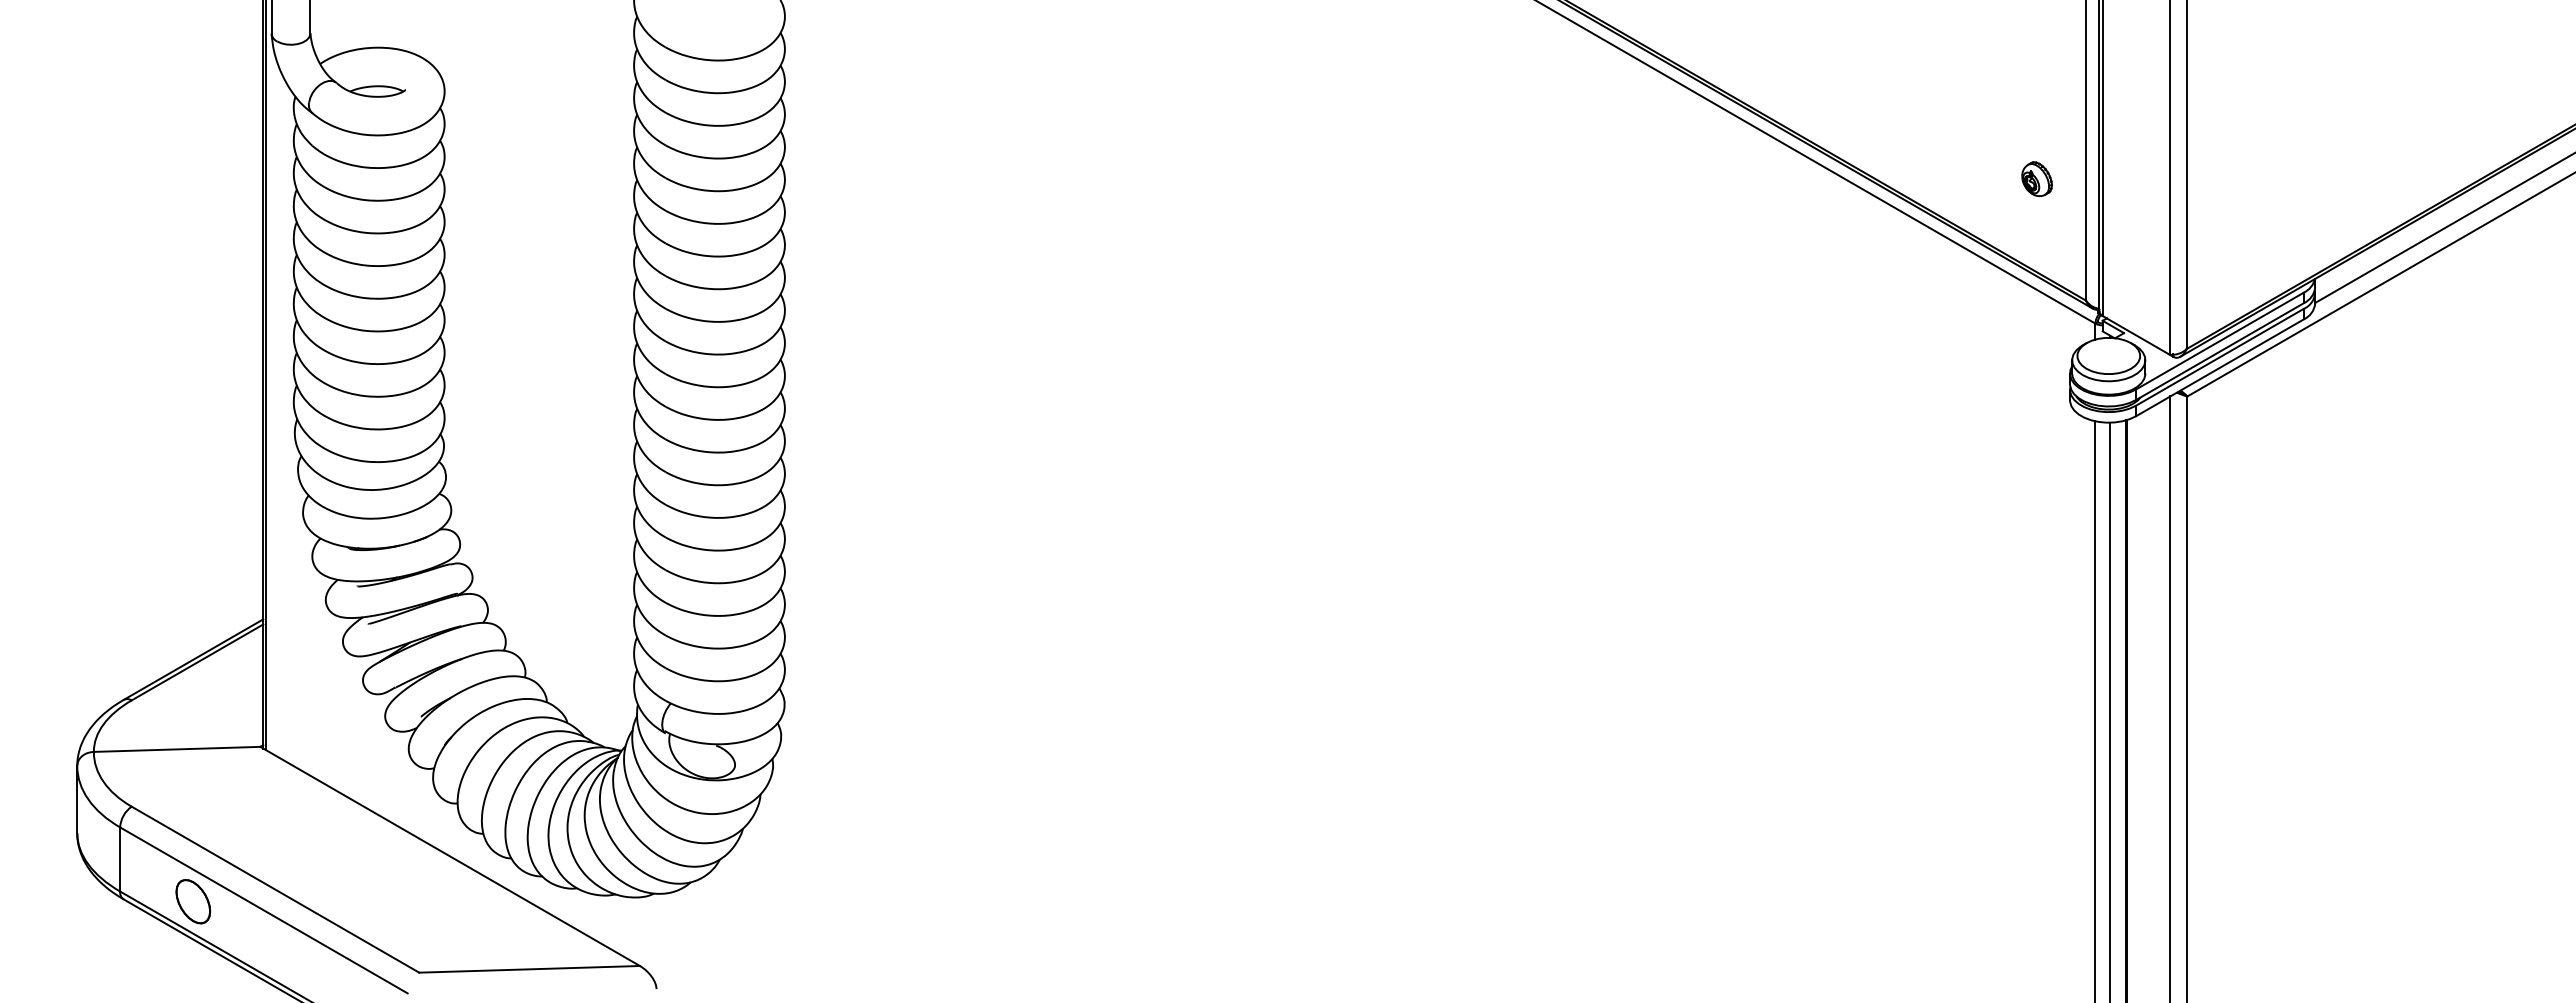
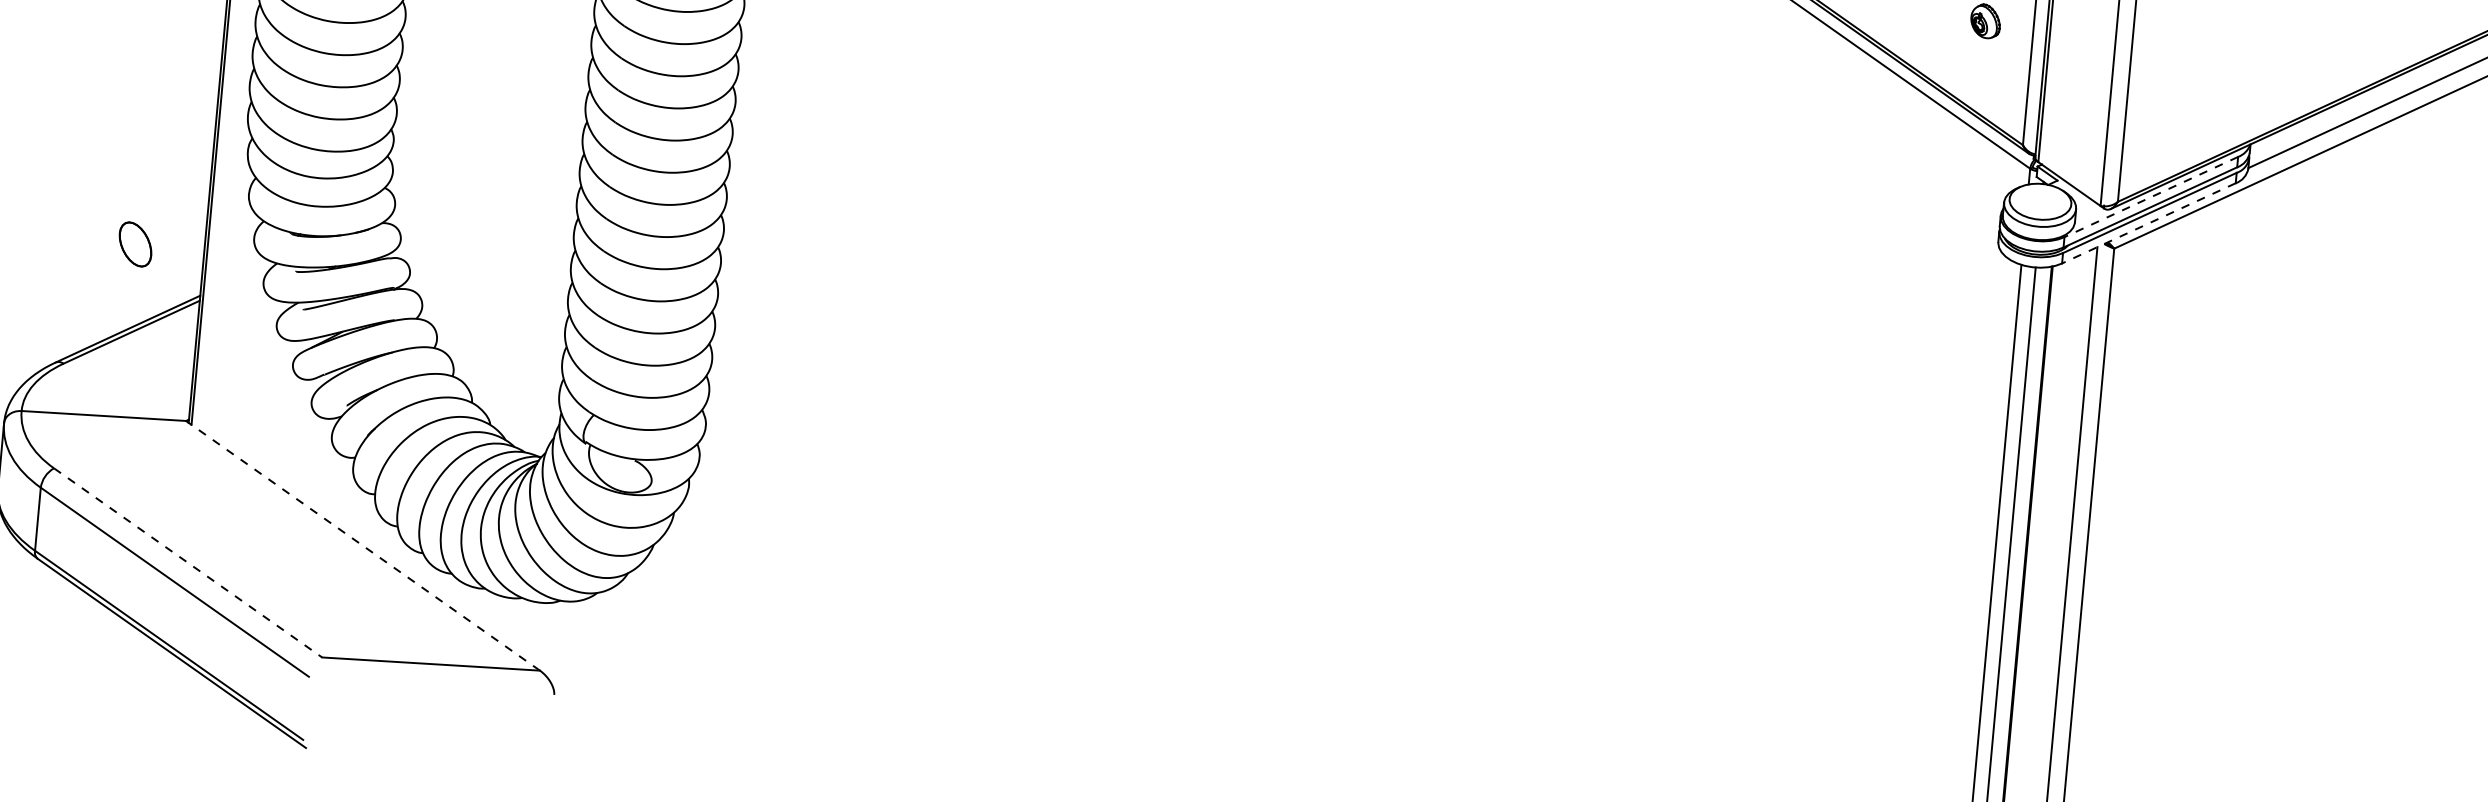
line: (2220, 341) -> (2151, 197), solid -> dashed
line: (2220, 367) -> (2149, 223), solid -> dashed
line: (449, 856) -> (362, 545), solid -> dashed
line: (275, 889) -> (188, 562), solid -> dashed
part: (193, 901) -> (135, 244), moved

